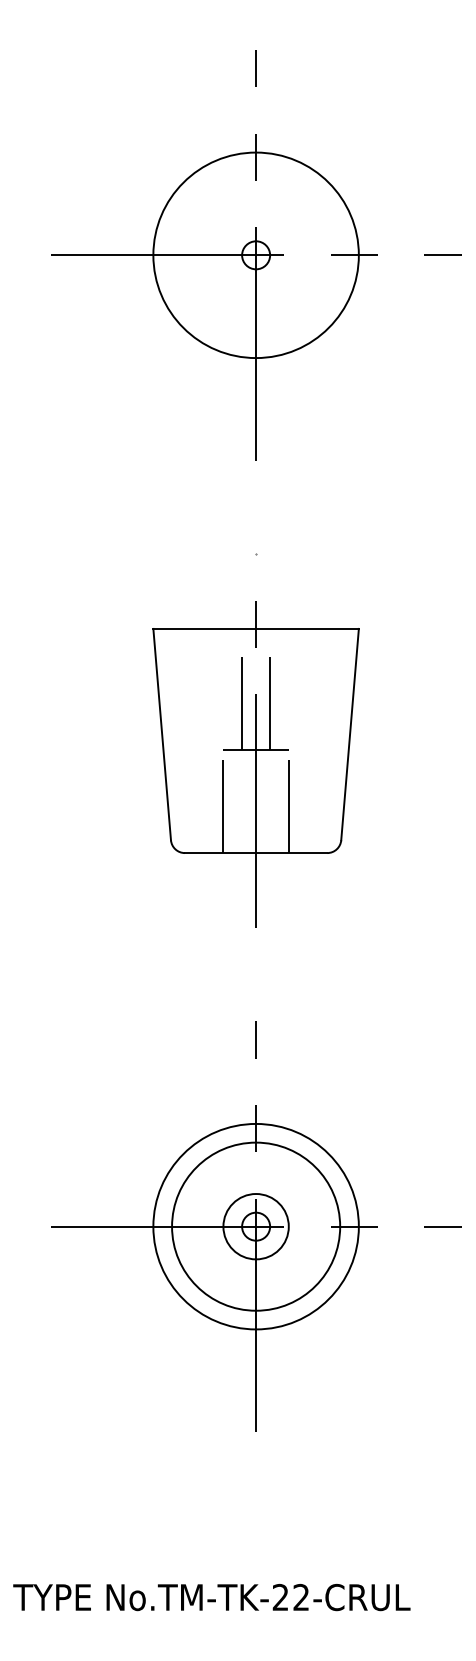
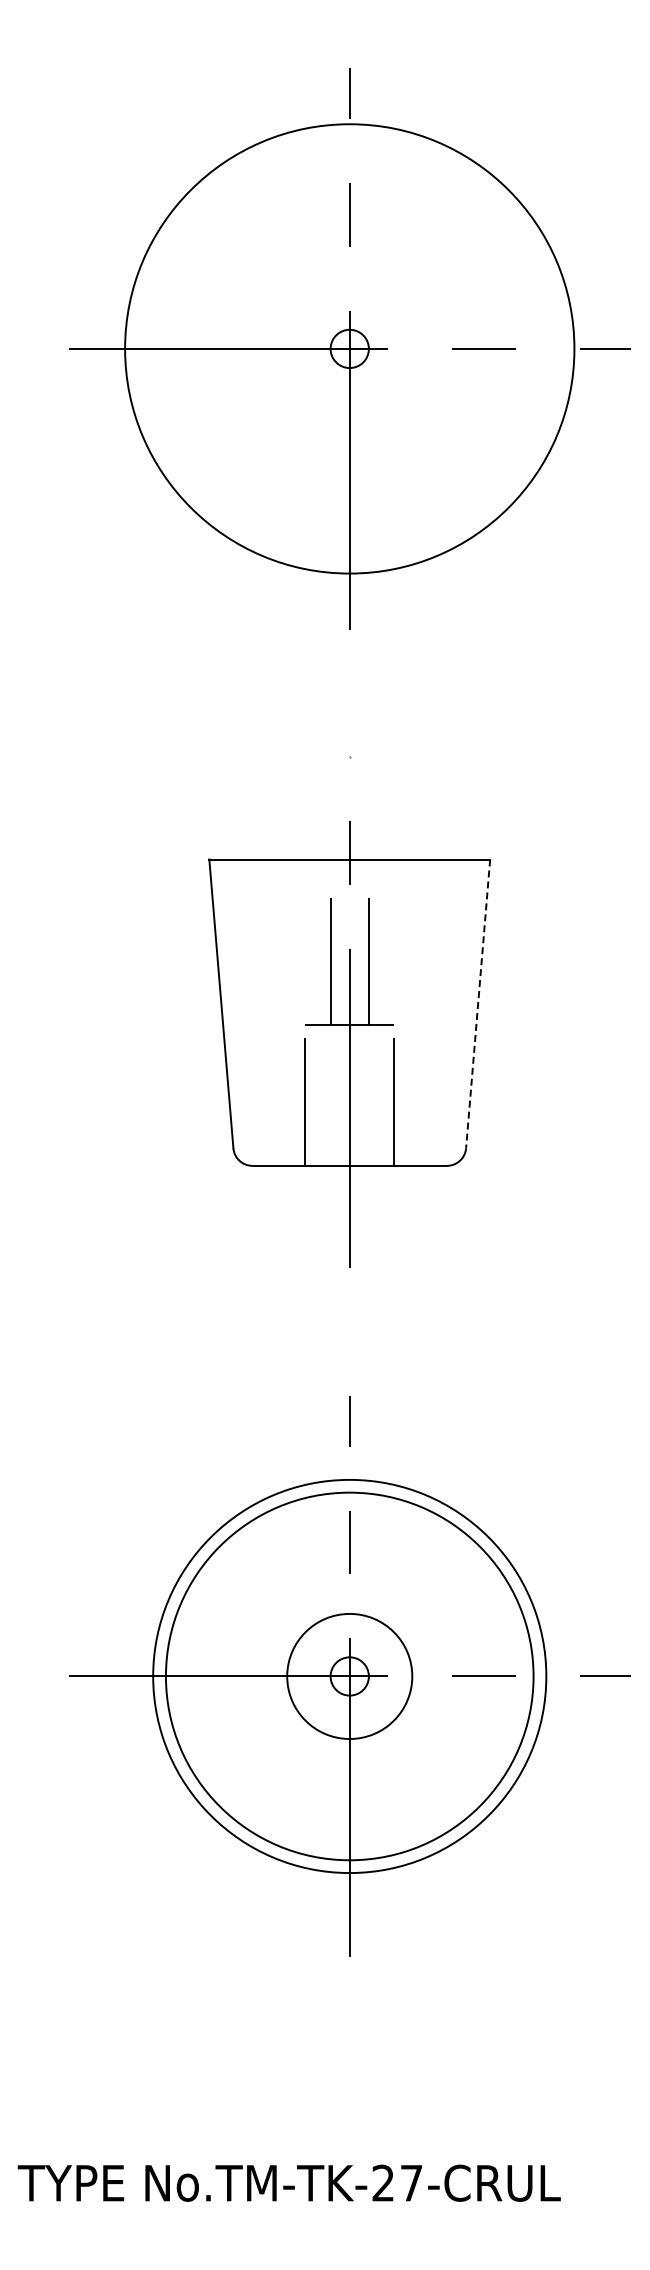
circle: (255, 255) -> (349, 348), size x1.6
line: (350, 734) -> (478, 1003), solid -> dashed
circle: (255, 1226) -> (349, 1676), size x1.4
circle: (255, 1226) -> (349, 1676), size x1.4
circle: (255, 1226) -> (349, 1676), size x1.6
text: (301, 1596) -> (411, 2182), No.TM-TK-22-CRUL -> No.TM-TK-27-CRUL

